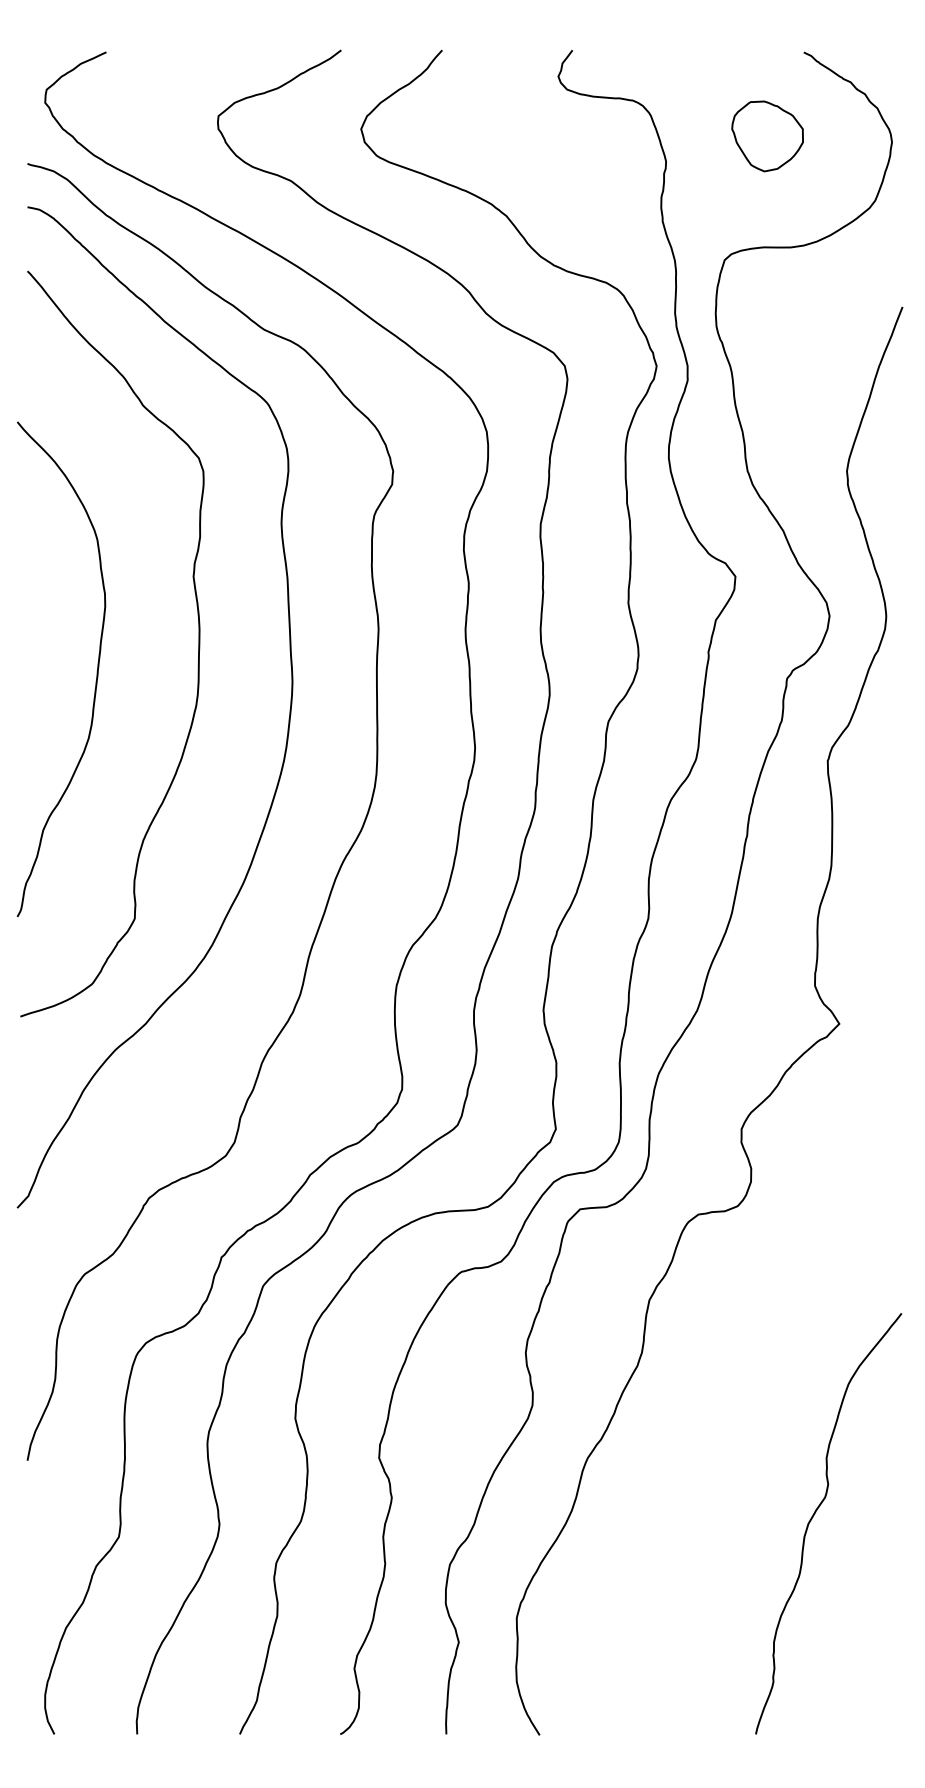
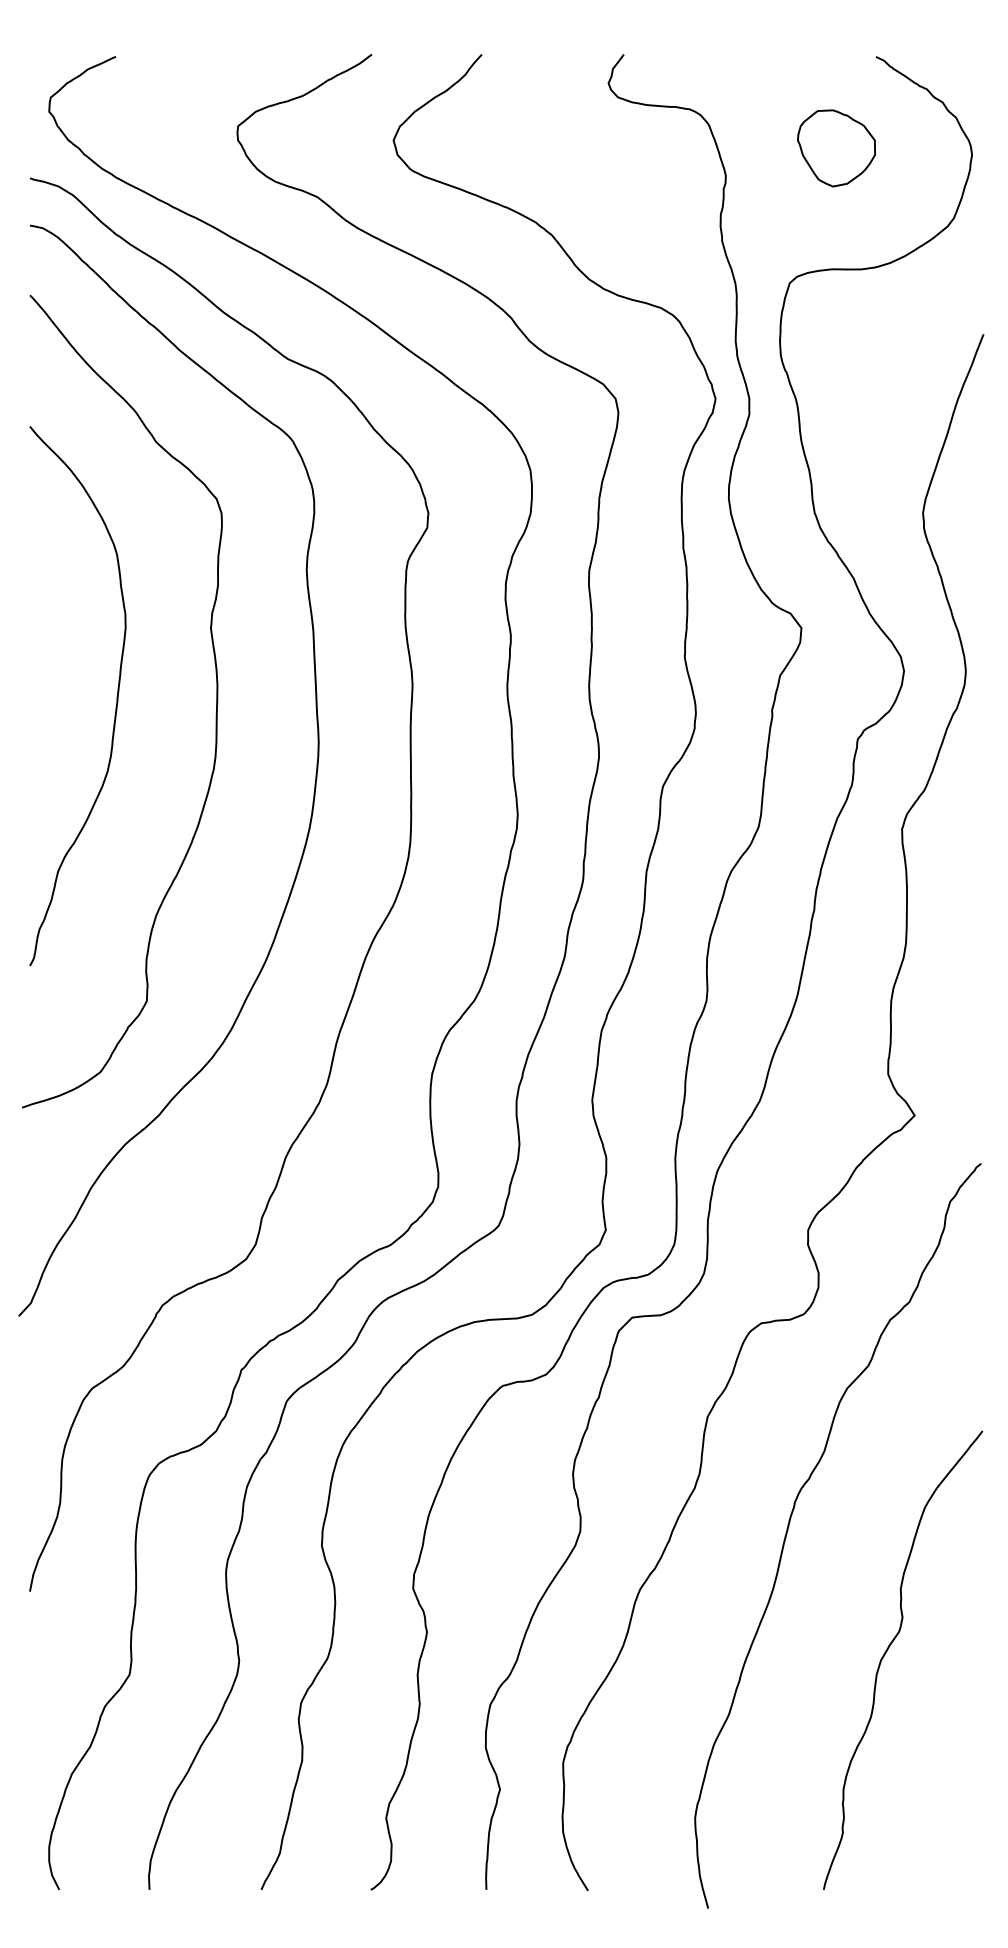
curve: (96, 669) -> (116, 696), moved
curve: (725, 1397) -> (790, 1522), added

